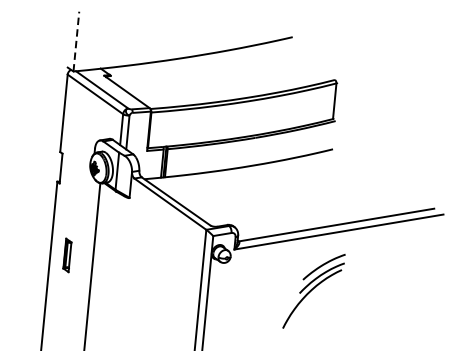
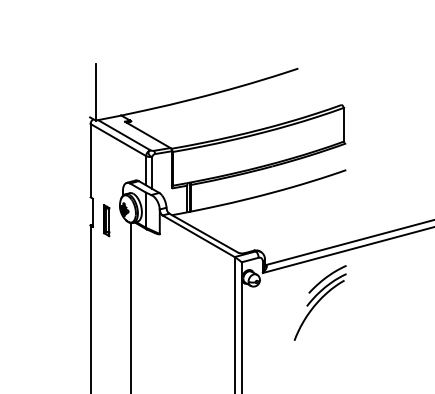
line: (76, 40) -> (95, 91), dashed -> solid
part: (67, 255) -> (106, 220), moved
part: (313, 290) -> (319, 302), moved

